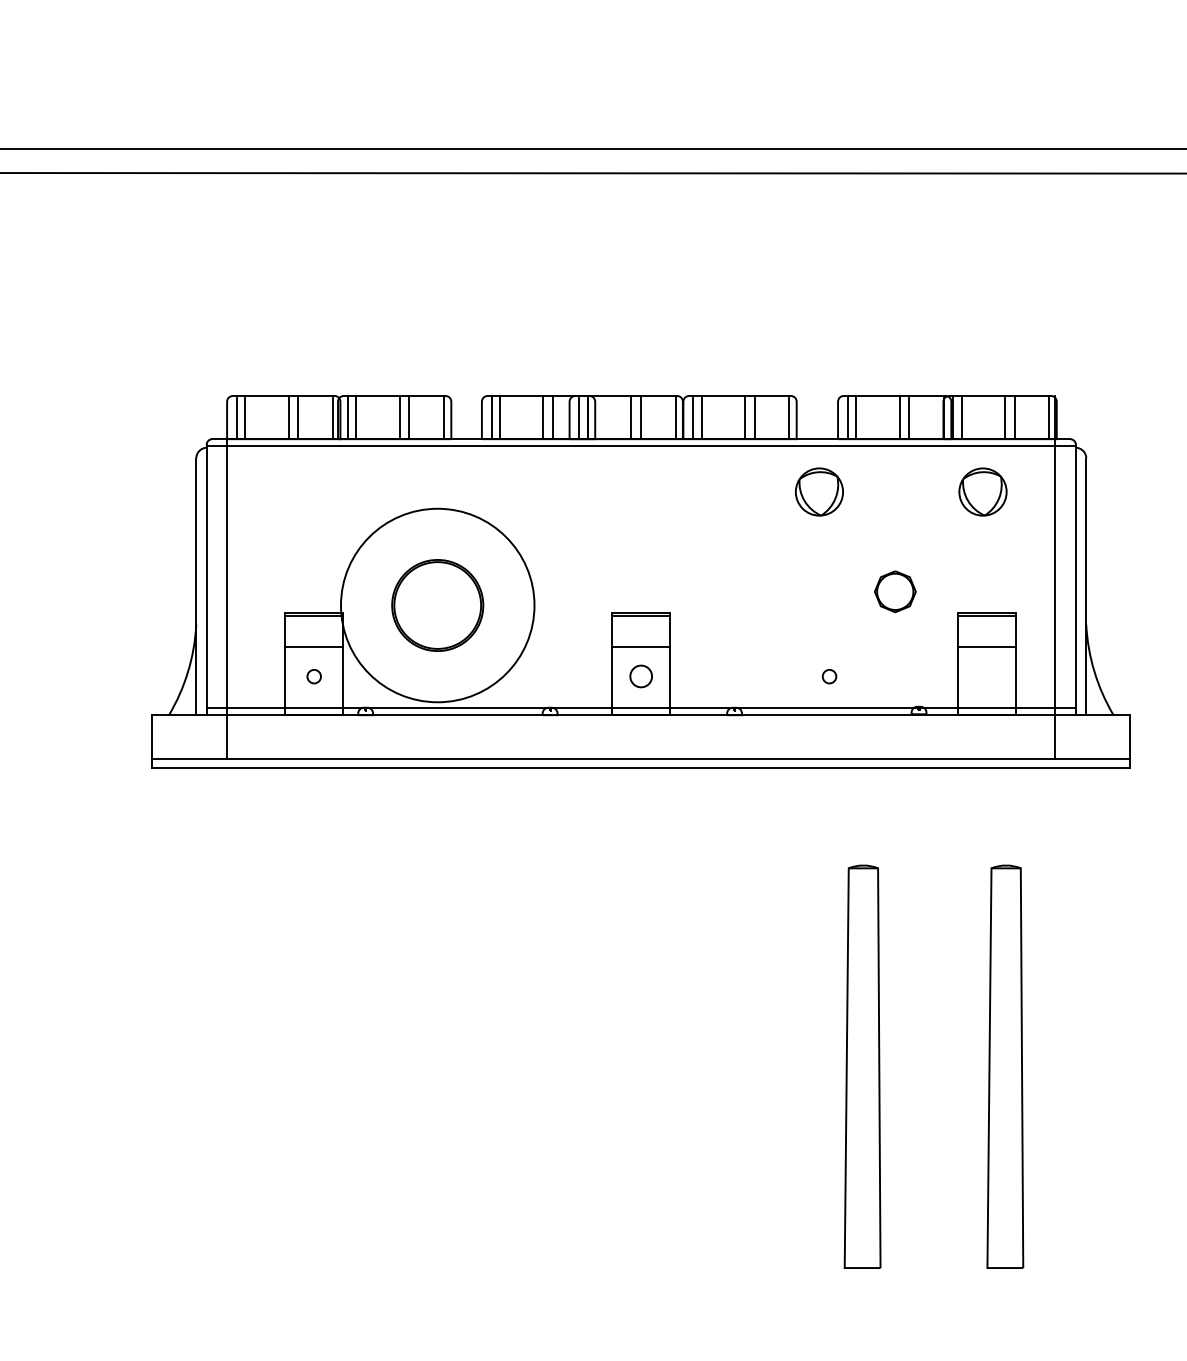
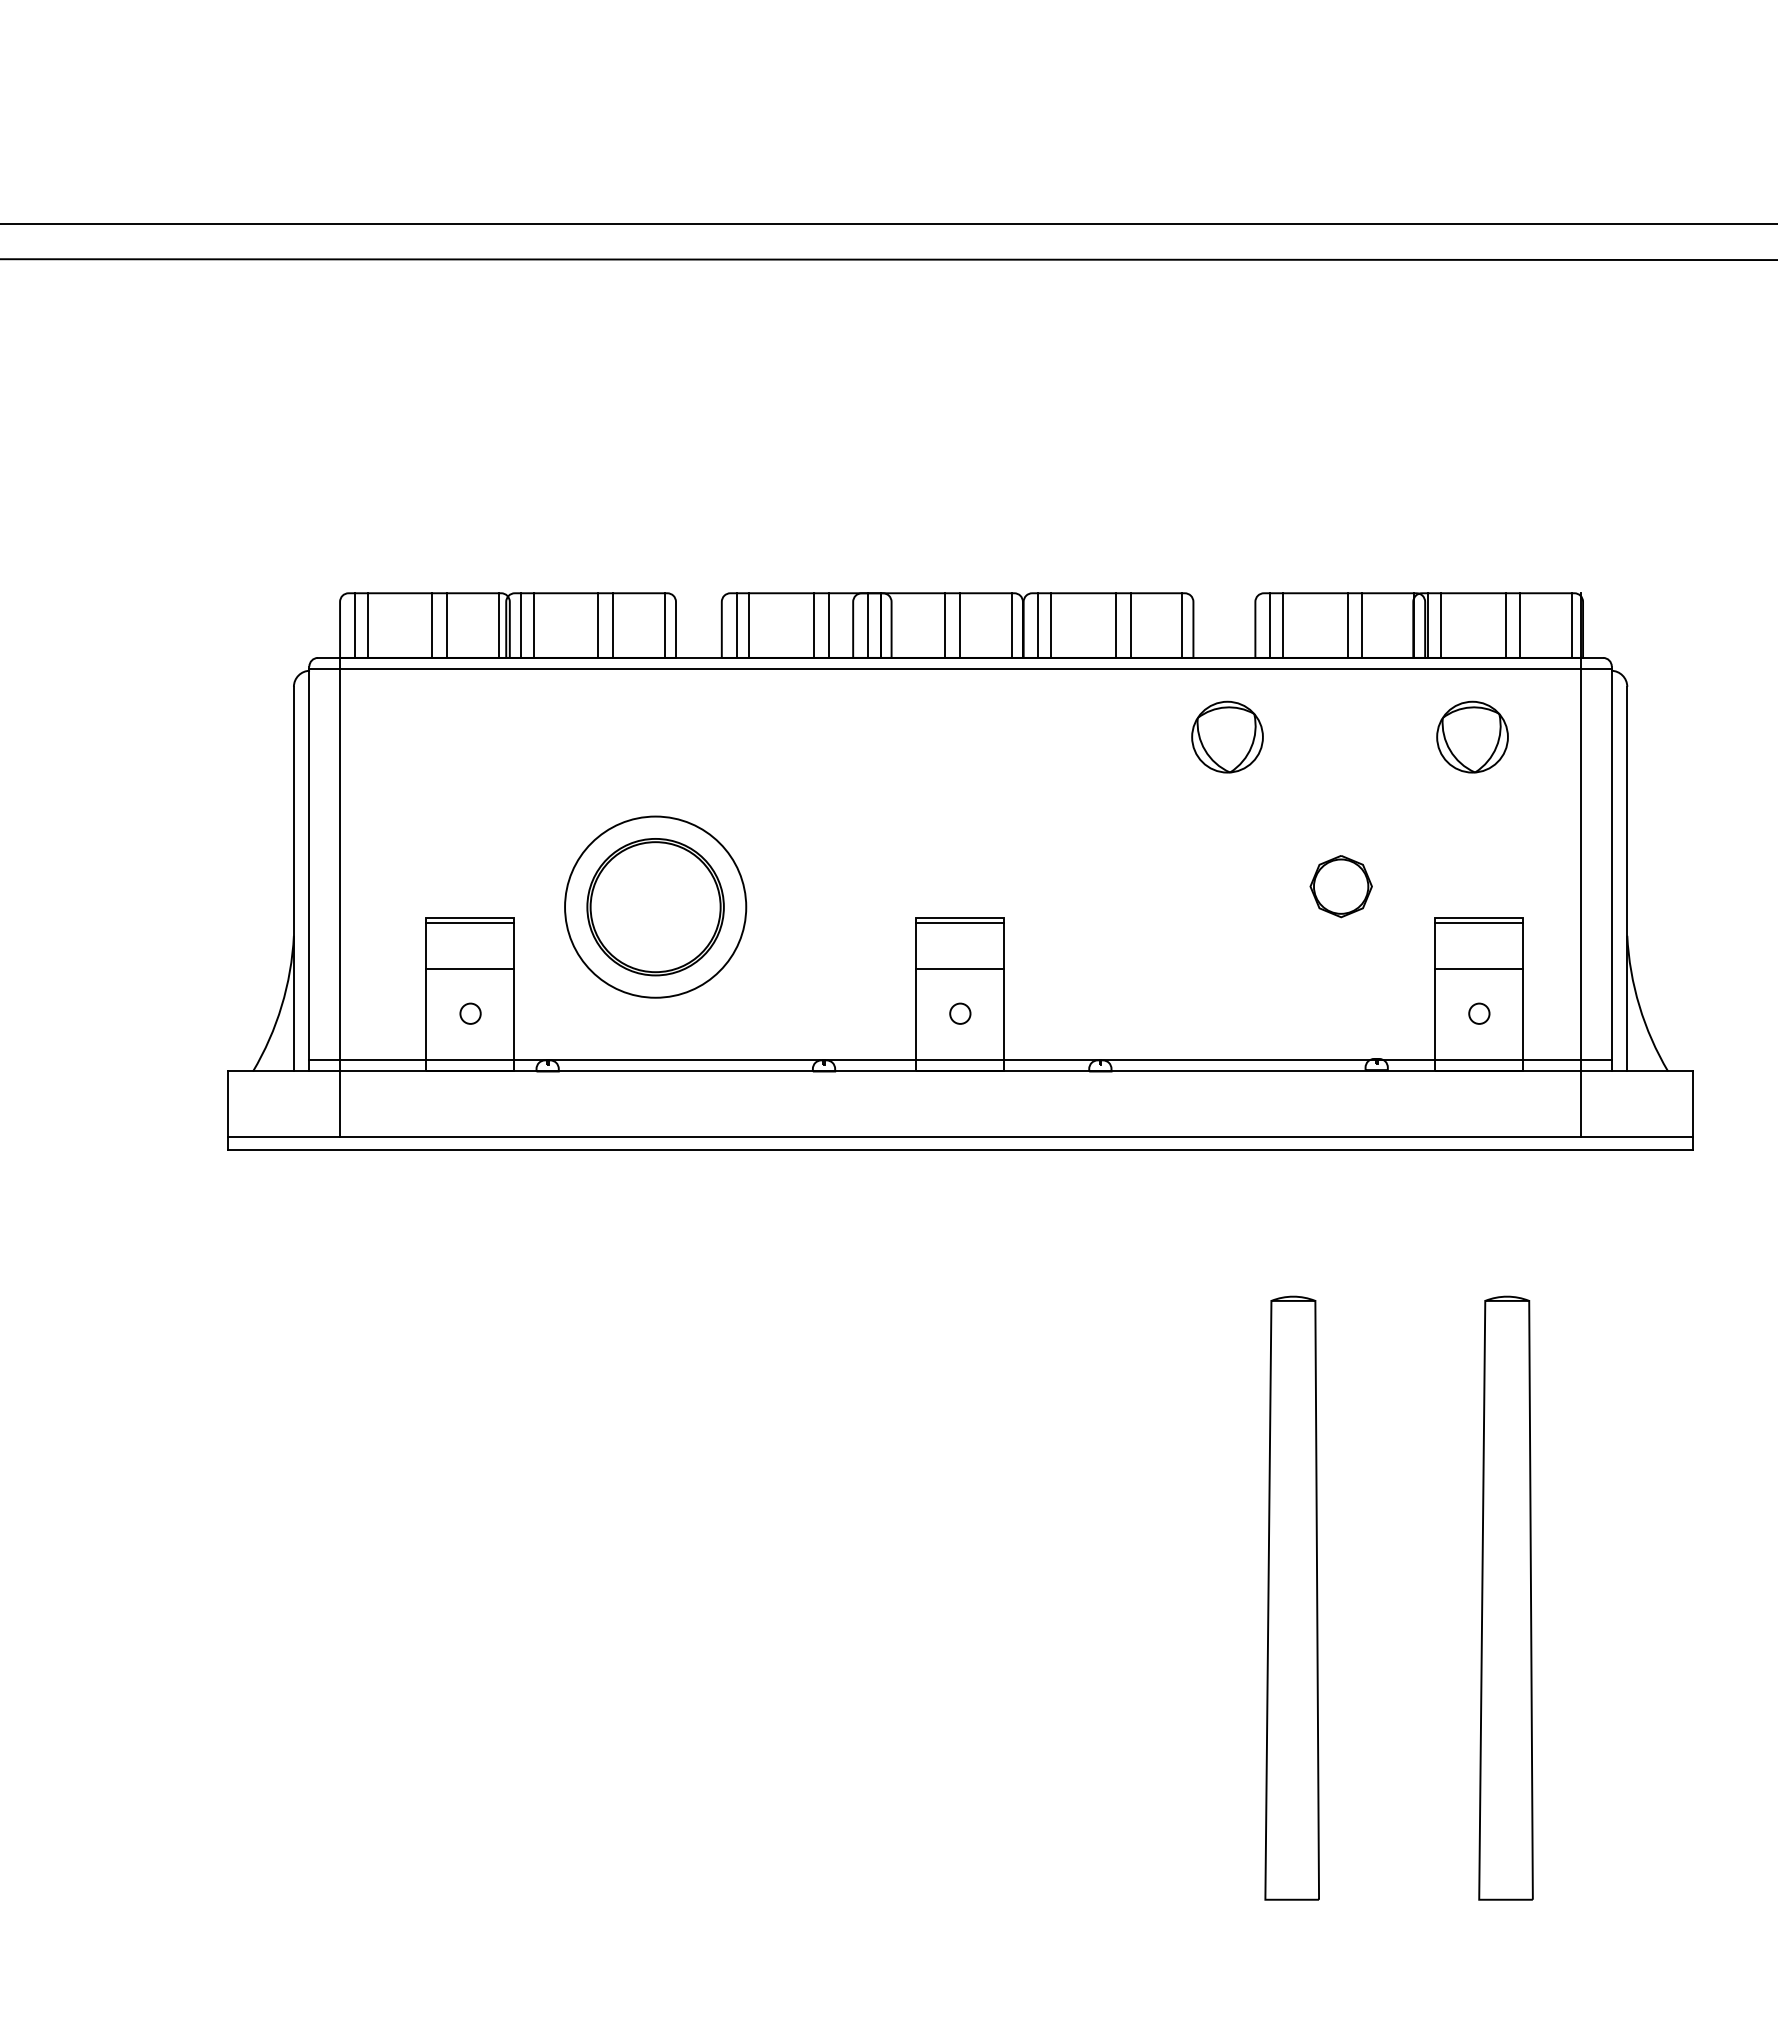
circle: (437, 605) -> (655, 907), size x0.62
circle: (640, 676) -> (959, 1013), size x0.62
circle: (829, 676) -> (1479, 1013), moved

